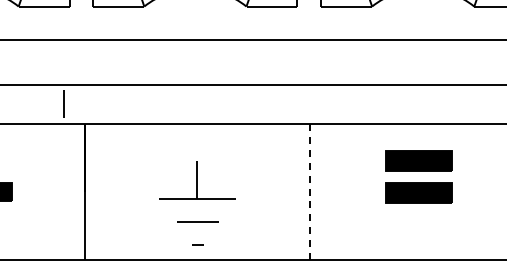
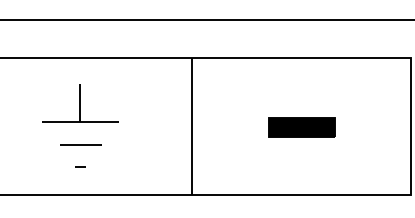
part: (418, 160) -> (301, 95), removed
line: (309, 192) -> (192, 127), dashed -> solid
part: (197, 203) -> (80, 126), moved

